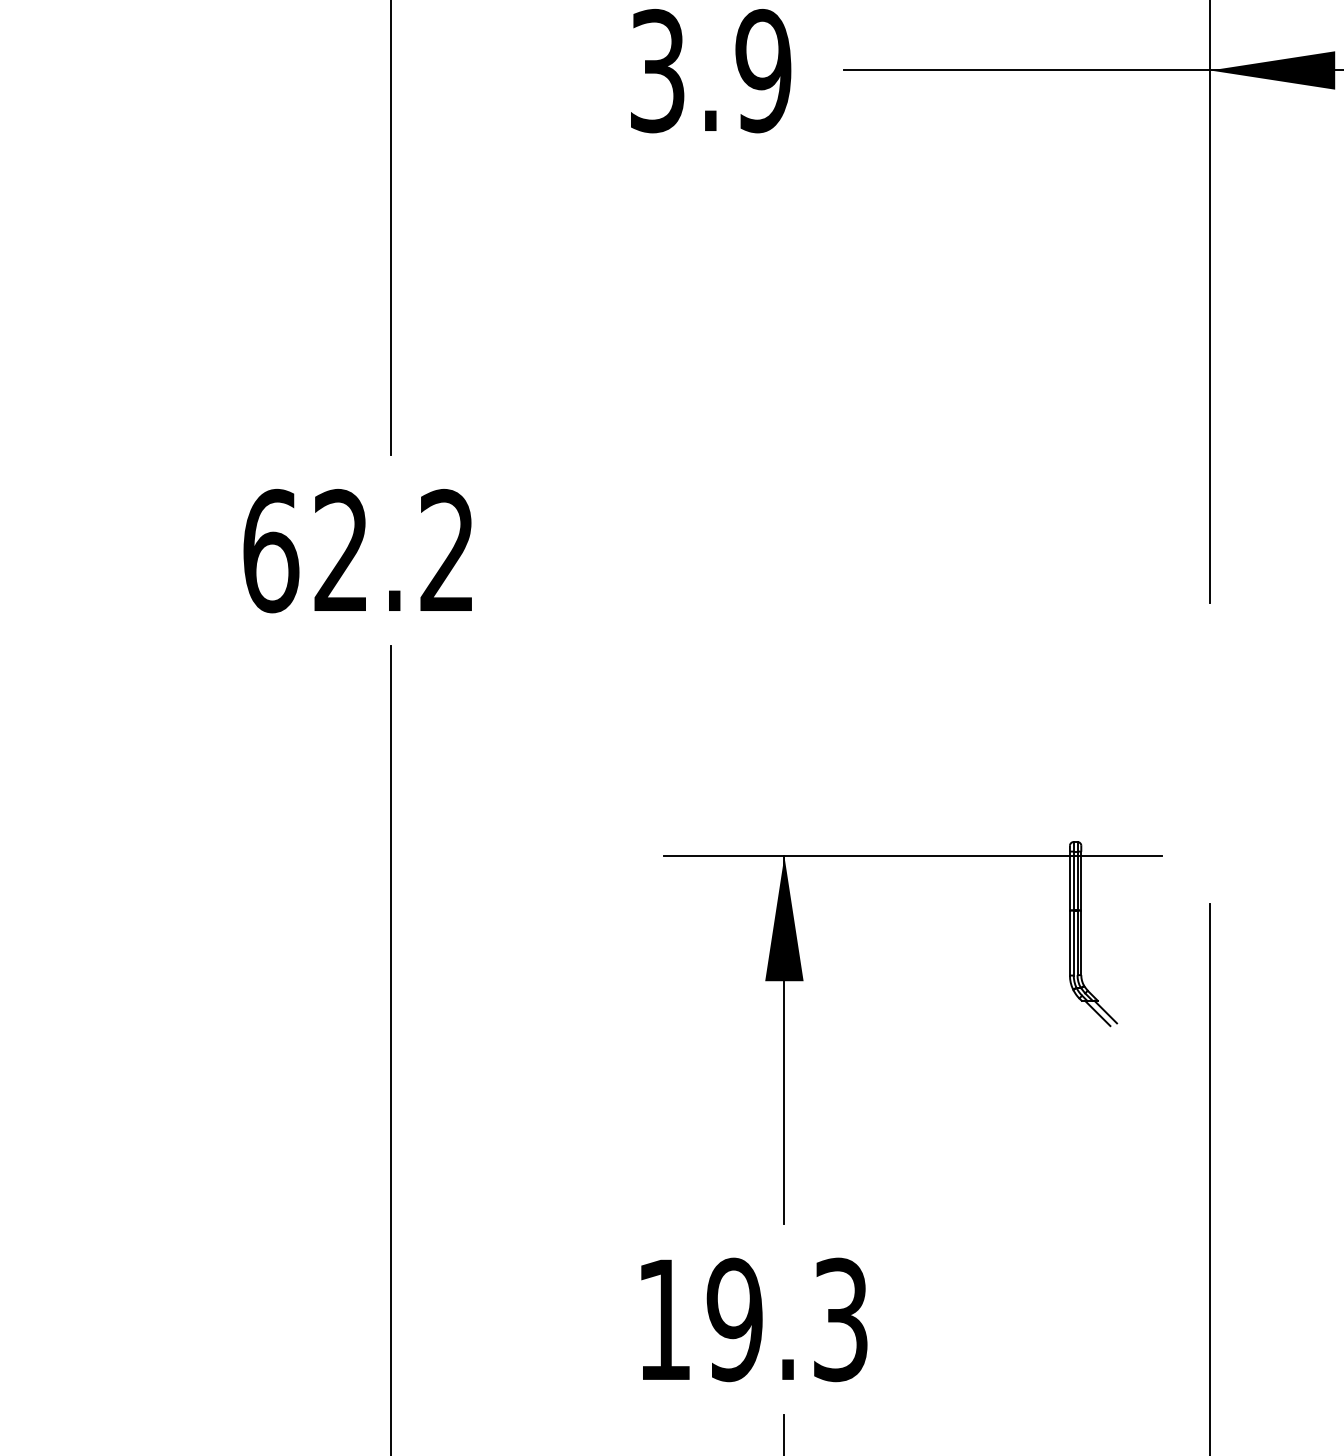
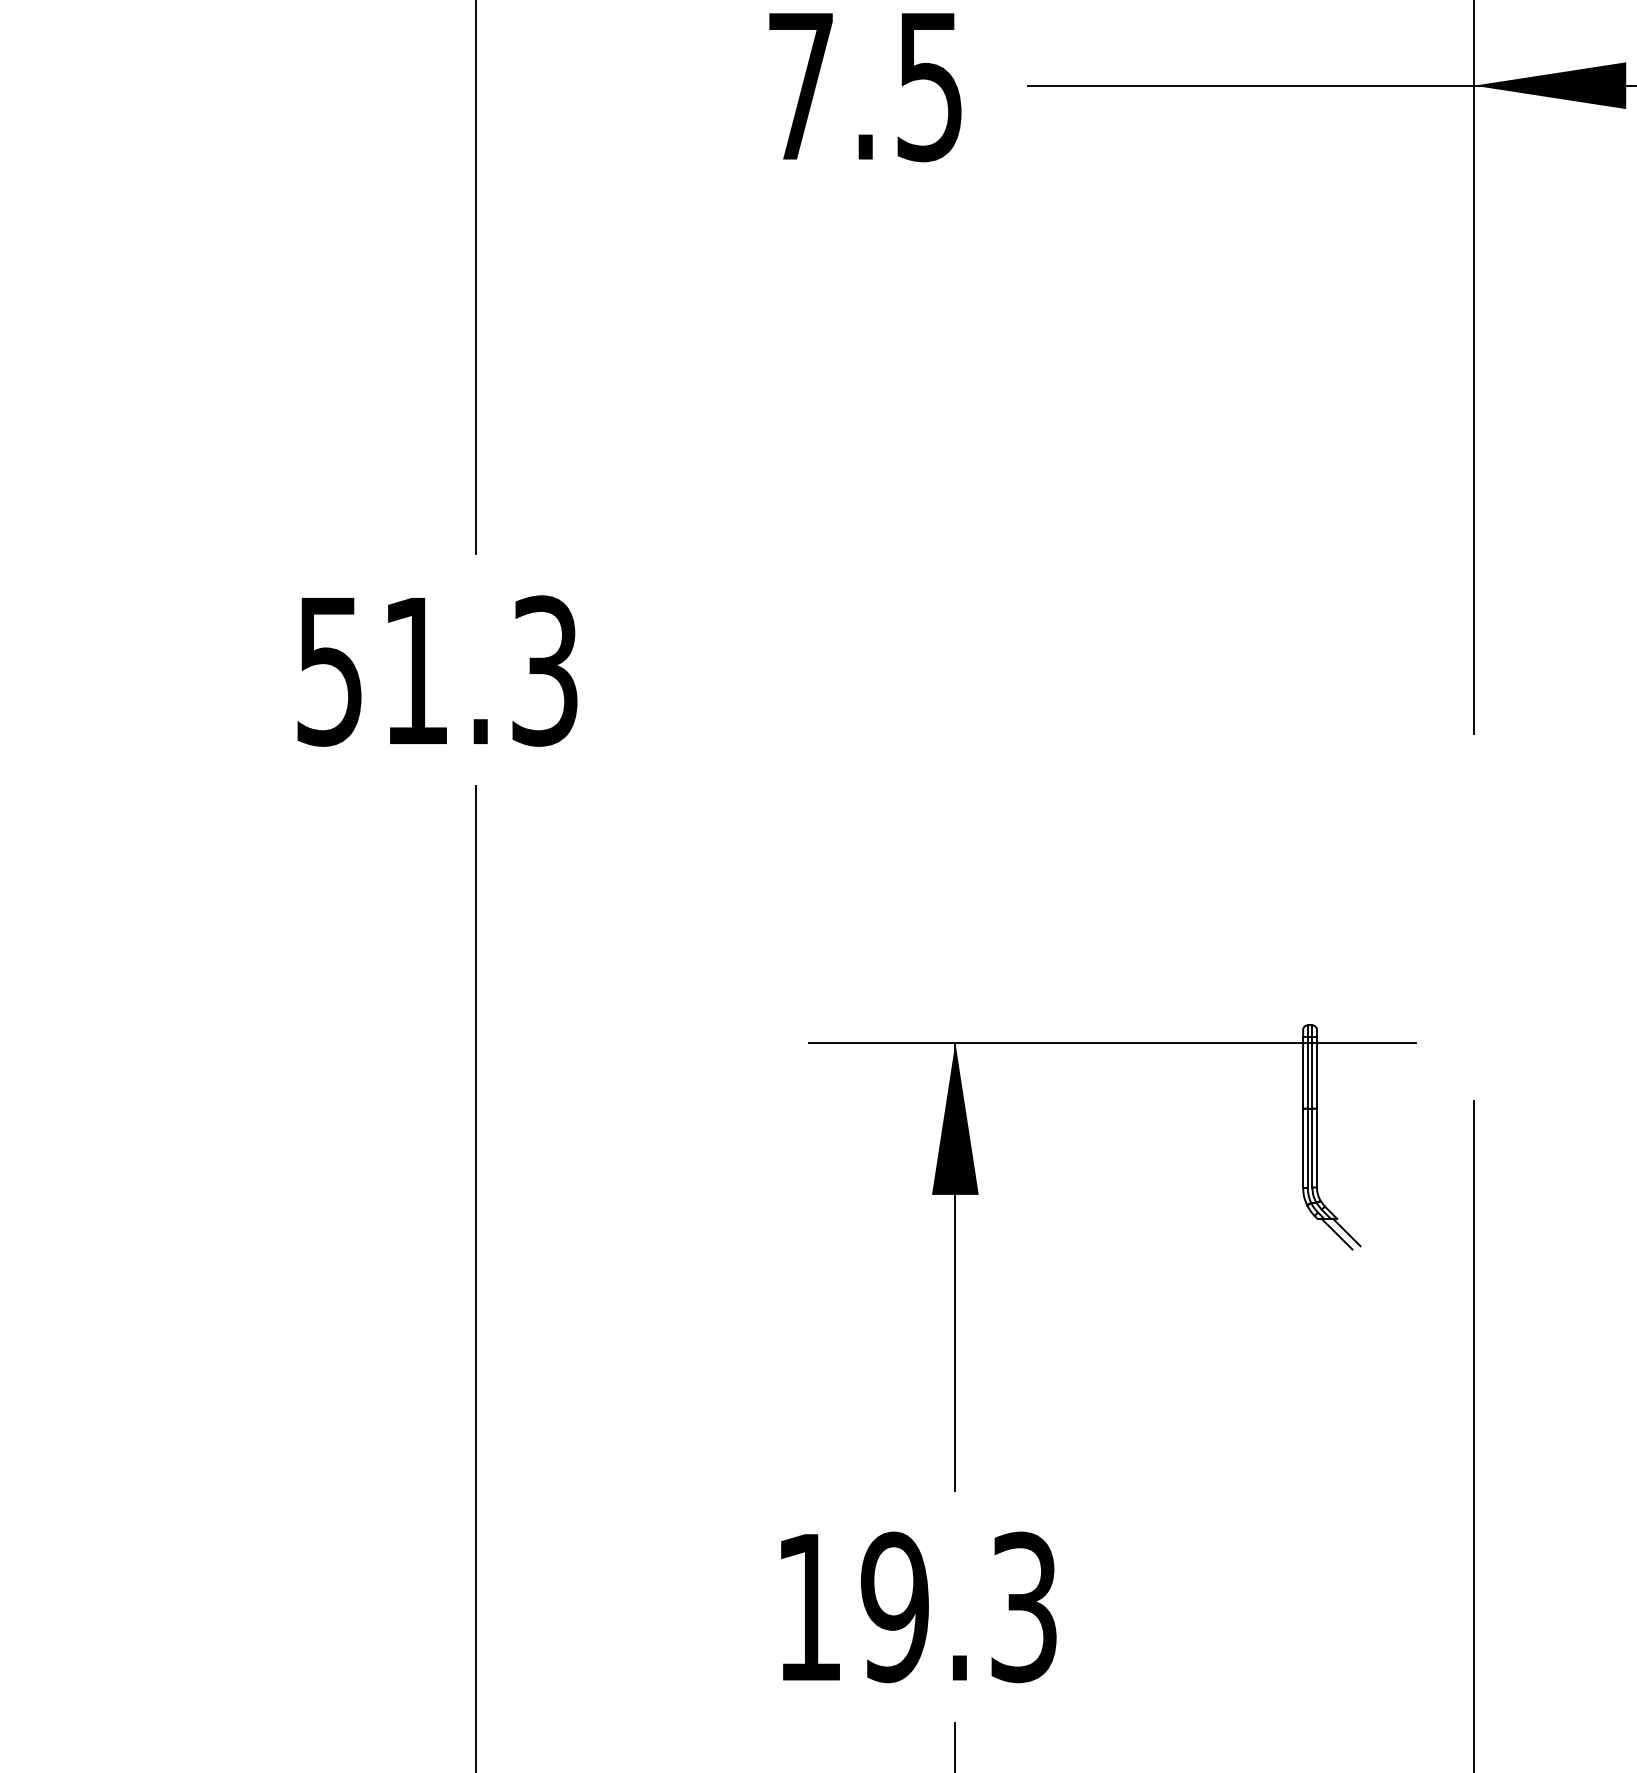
text: (711, 70) -> (866, 85), 3.9 -> 7.5
text: (358, 550) -> (436, 670), 62.2 -> 51.3

